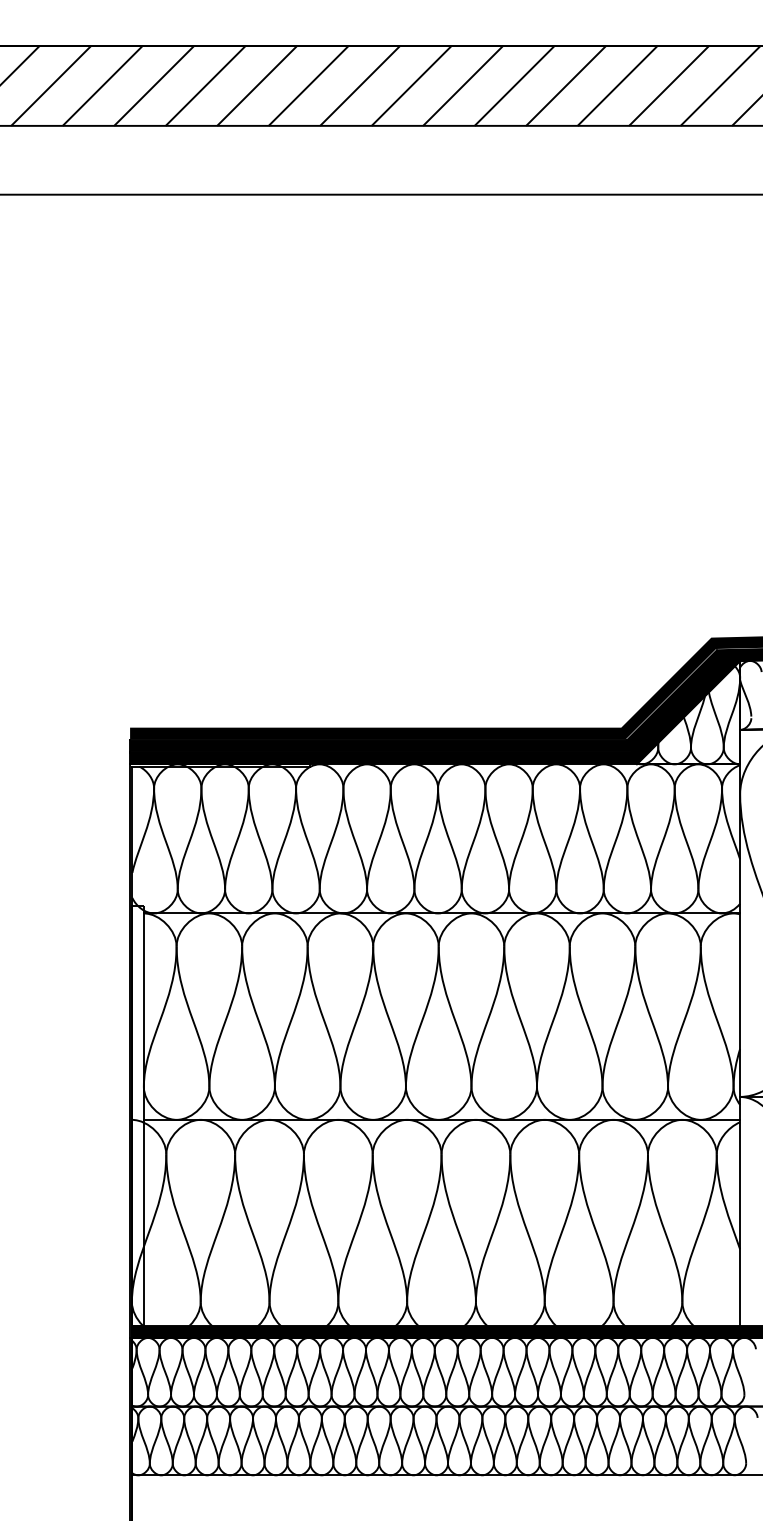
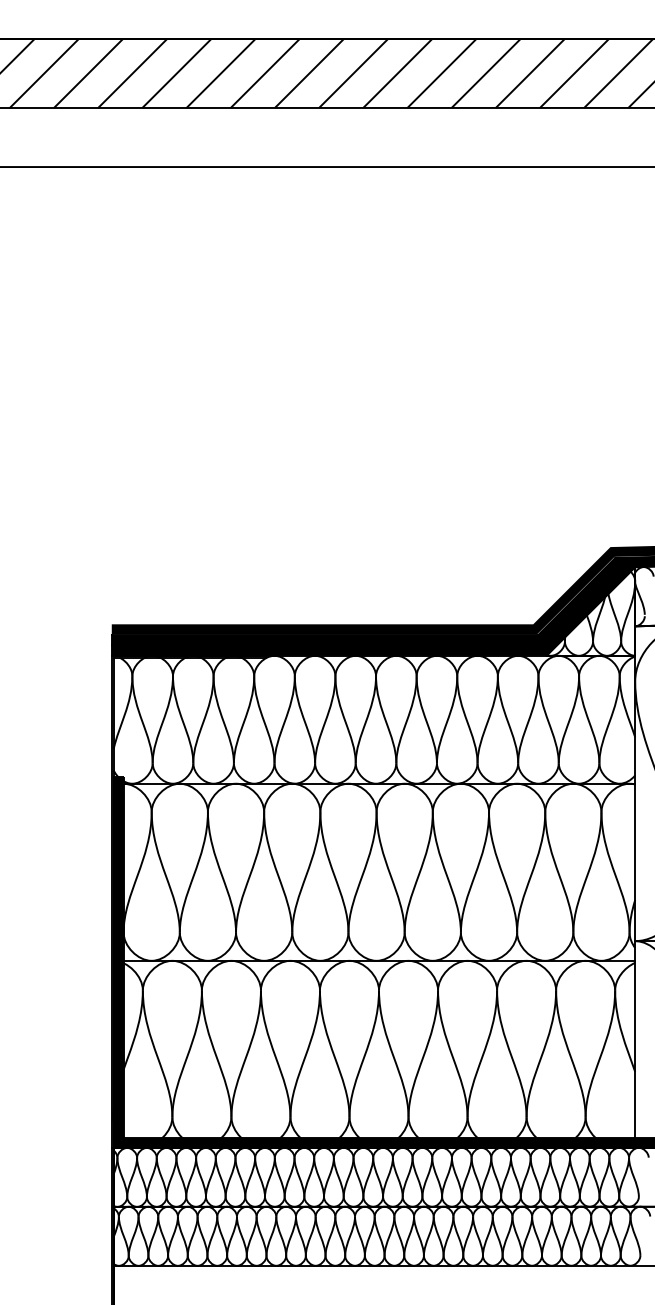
fill: (137, 1116) -> (118, 957), added

